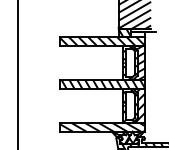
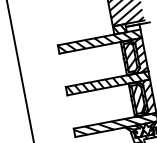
hatch: (130, 61) -> (130, 55), added
hatch: (130, 105) -> (138, 98), added

